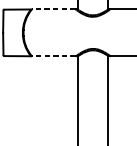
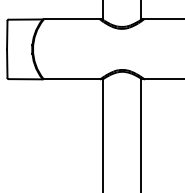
line: (53, 9) -> (71, 19), dashed -> solid
line: (53, 56) -> (71, 79), dashed -> solid

